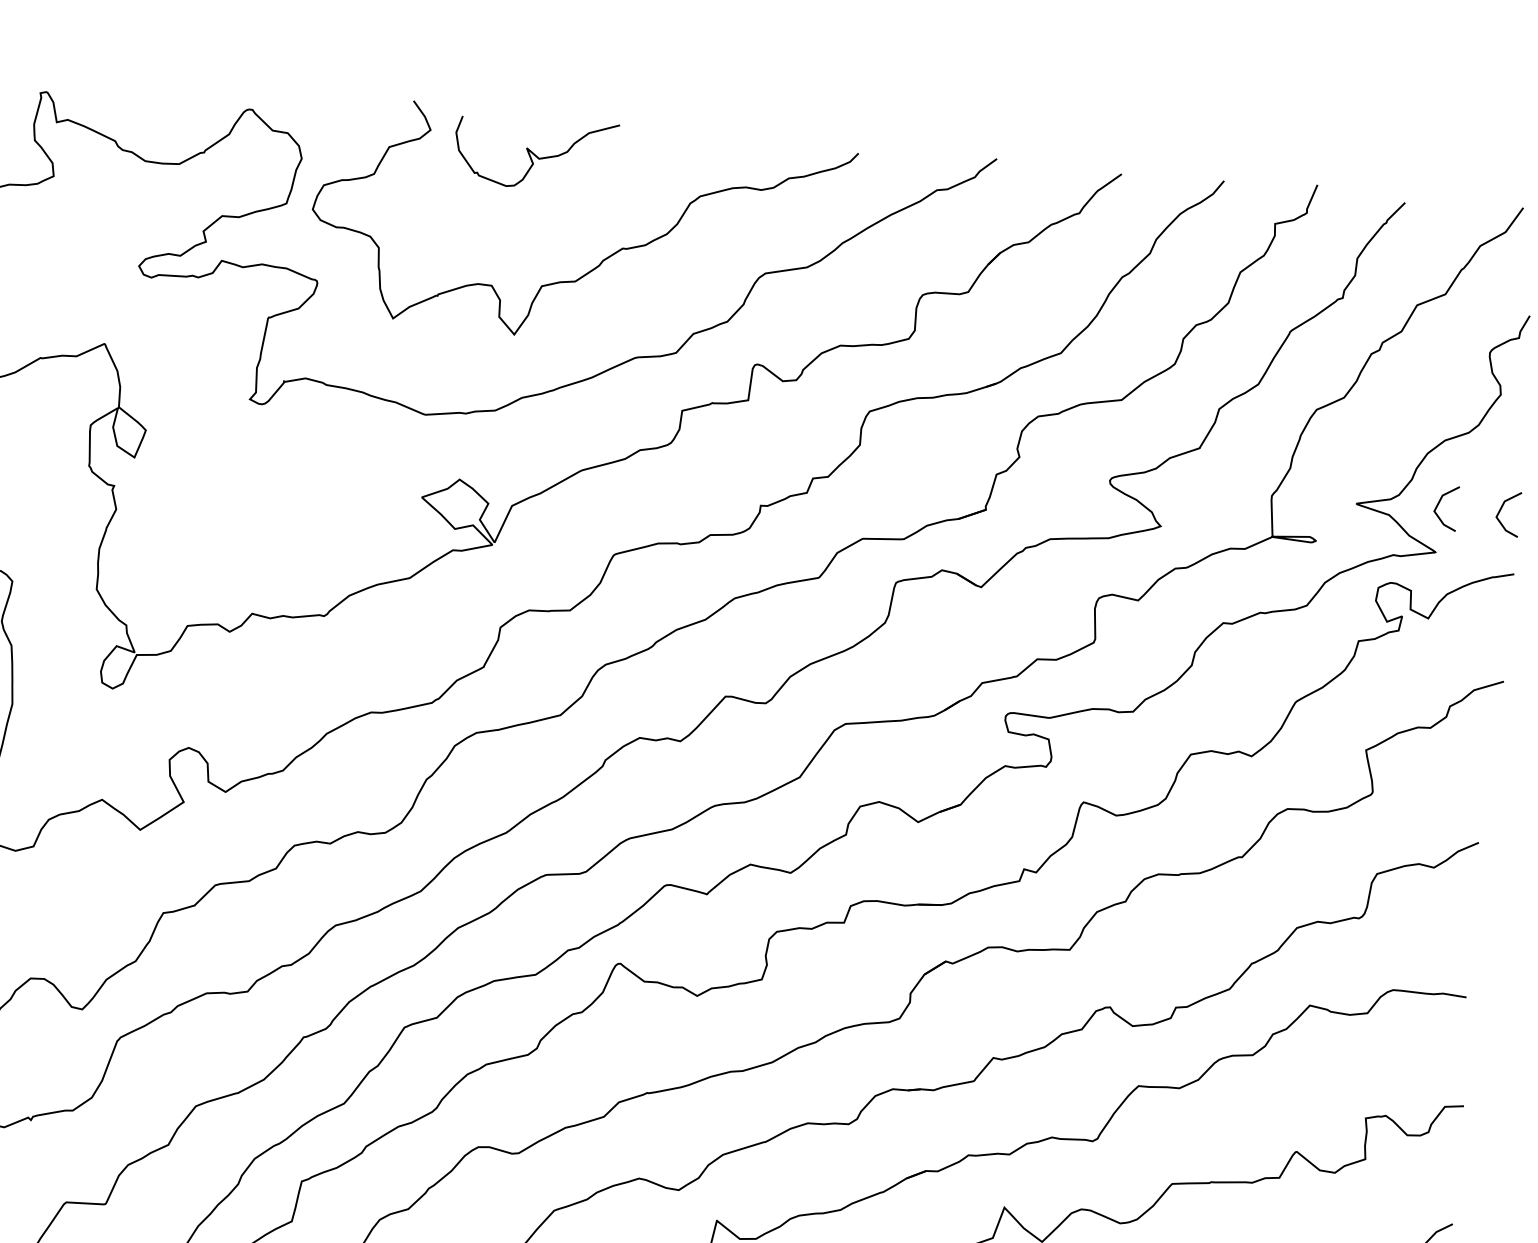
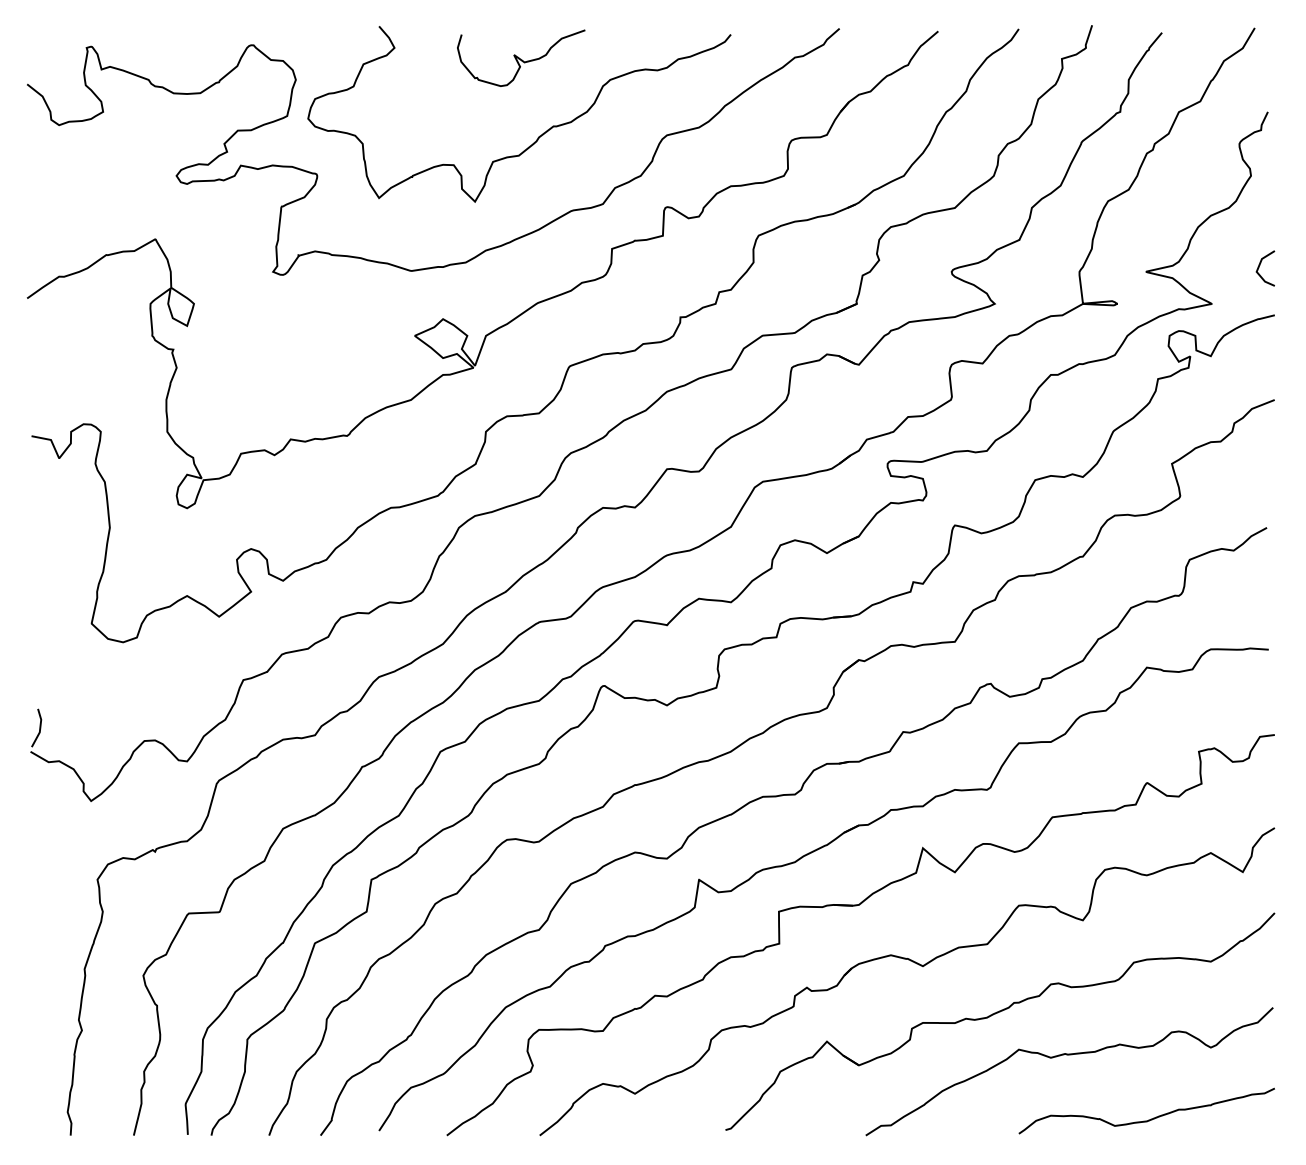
curve: (534, 153) -> (520, 58), moved
line: (1439, 503) -> (1211, 265), removed

